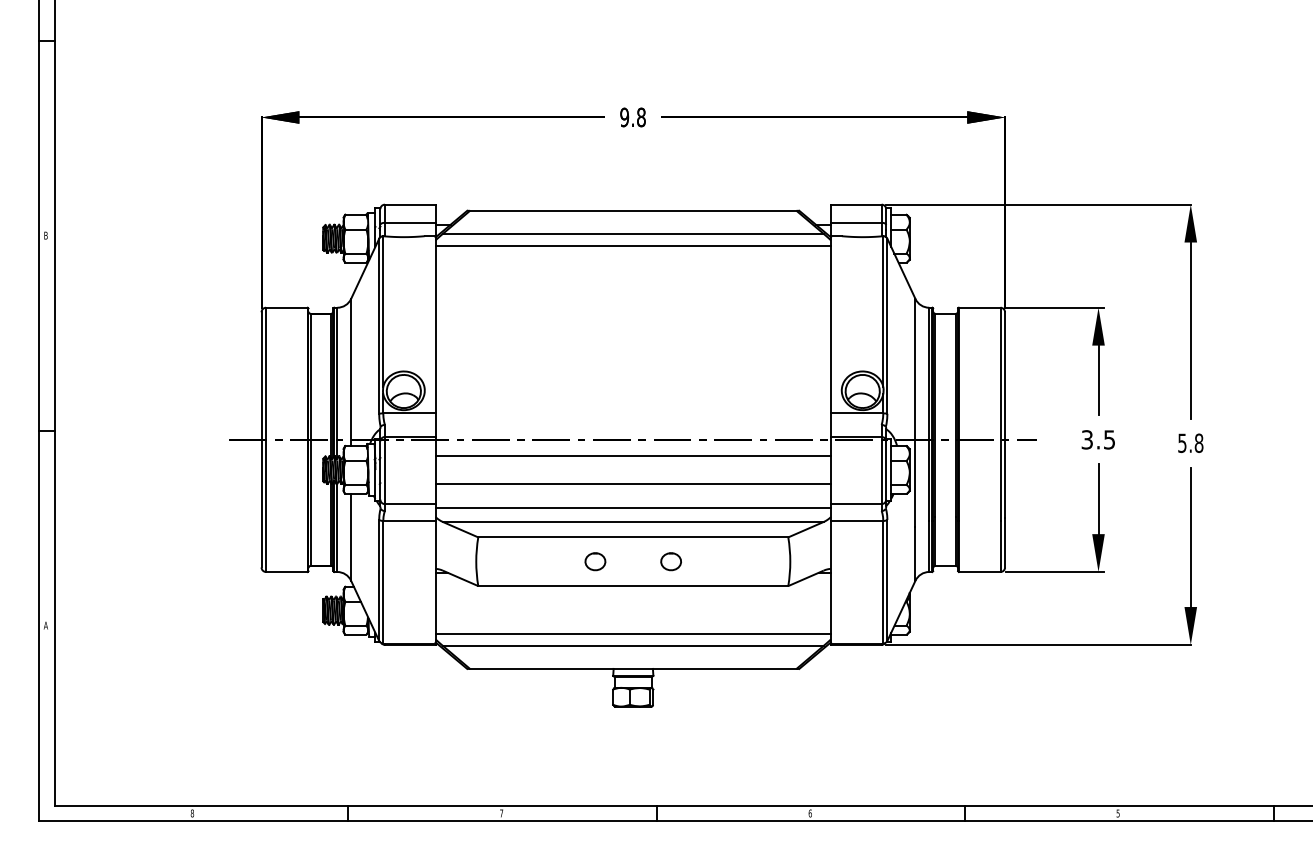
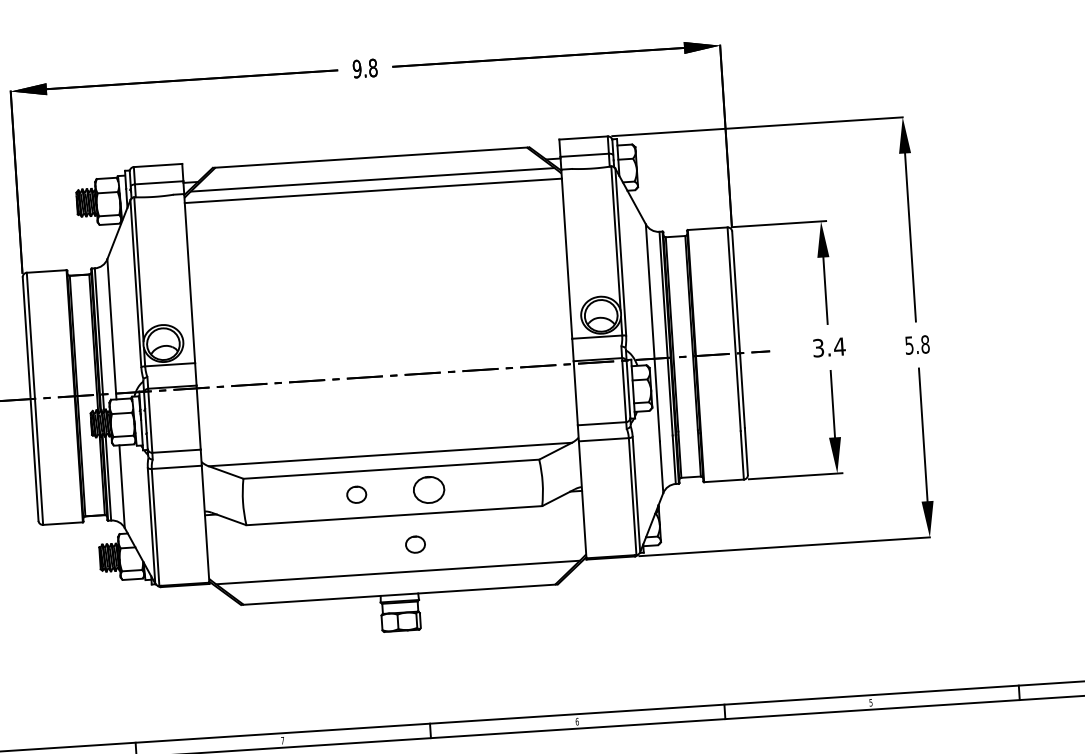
text: (1109, 439) -> (839, 346), 3.5 -> 3.4
line: (632, 455) -> (385, 391), removed
line: (632, 484) -> (387, 418), removed
line: (632, 507) -> (388, 440), removed
part: (670, 561) -> (428, 489), size x1.6
part: (653, 617) -> (415, 544), added
line: (632, 634) -> (396, 561), removed

